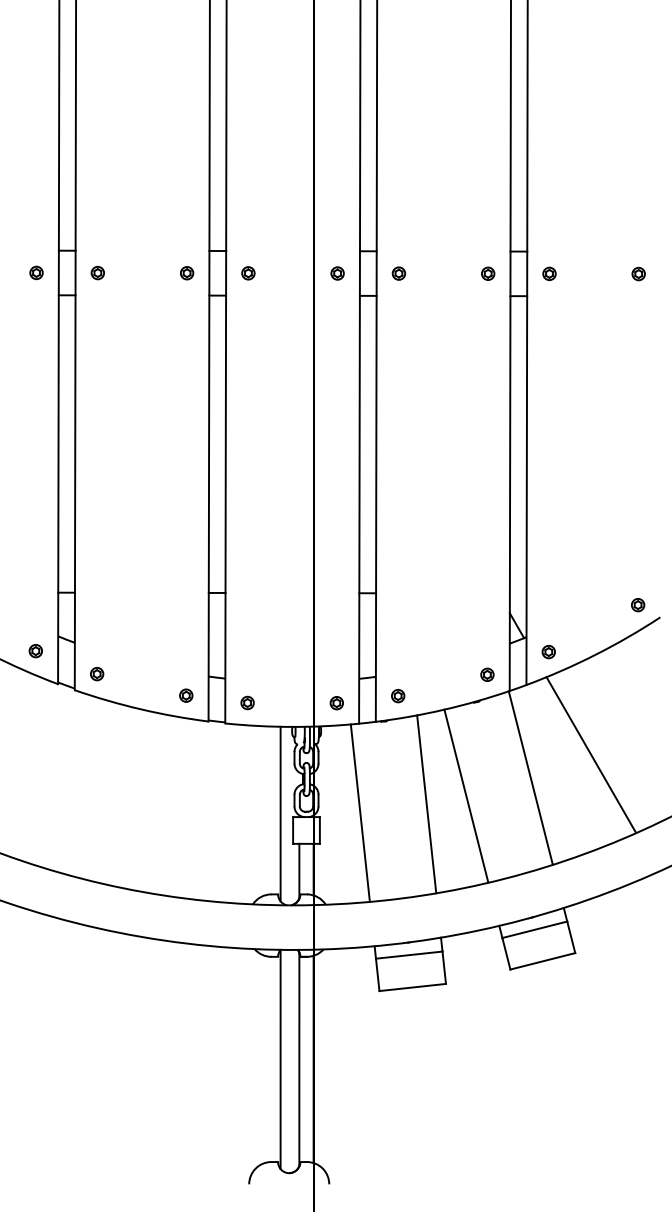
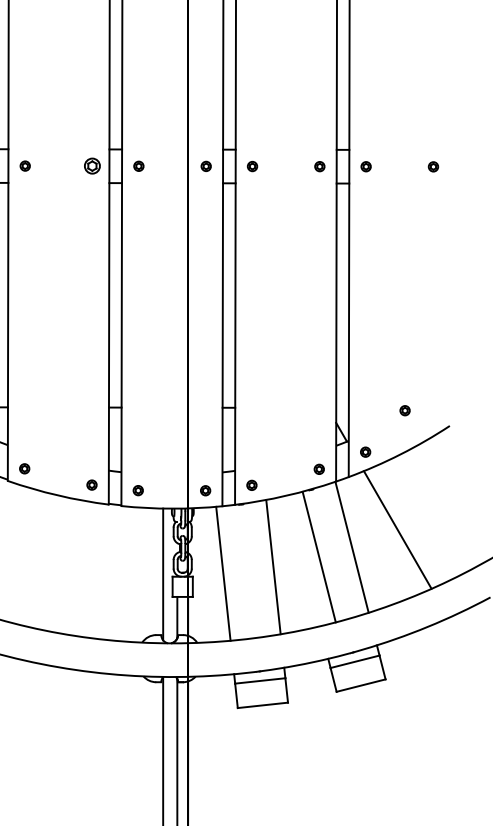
part: (187, 273) -> (92, 166), size x1.6
part: (638, 605) -> (405, 410), moved
line: (466, 795) -> (319, 556), moved

